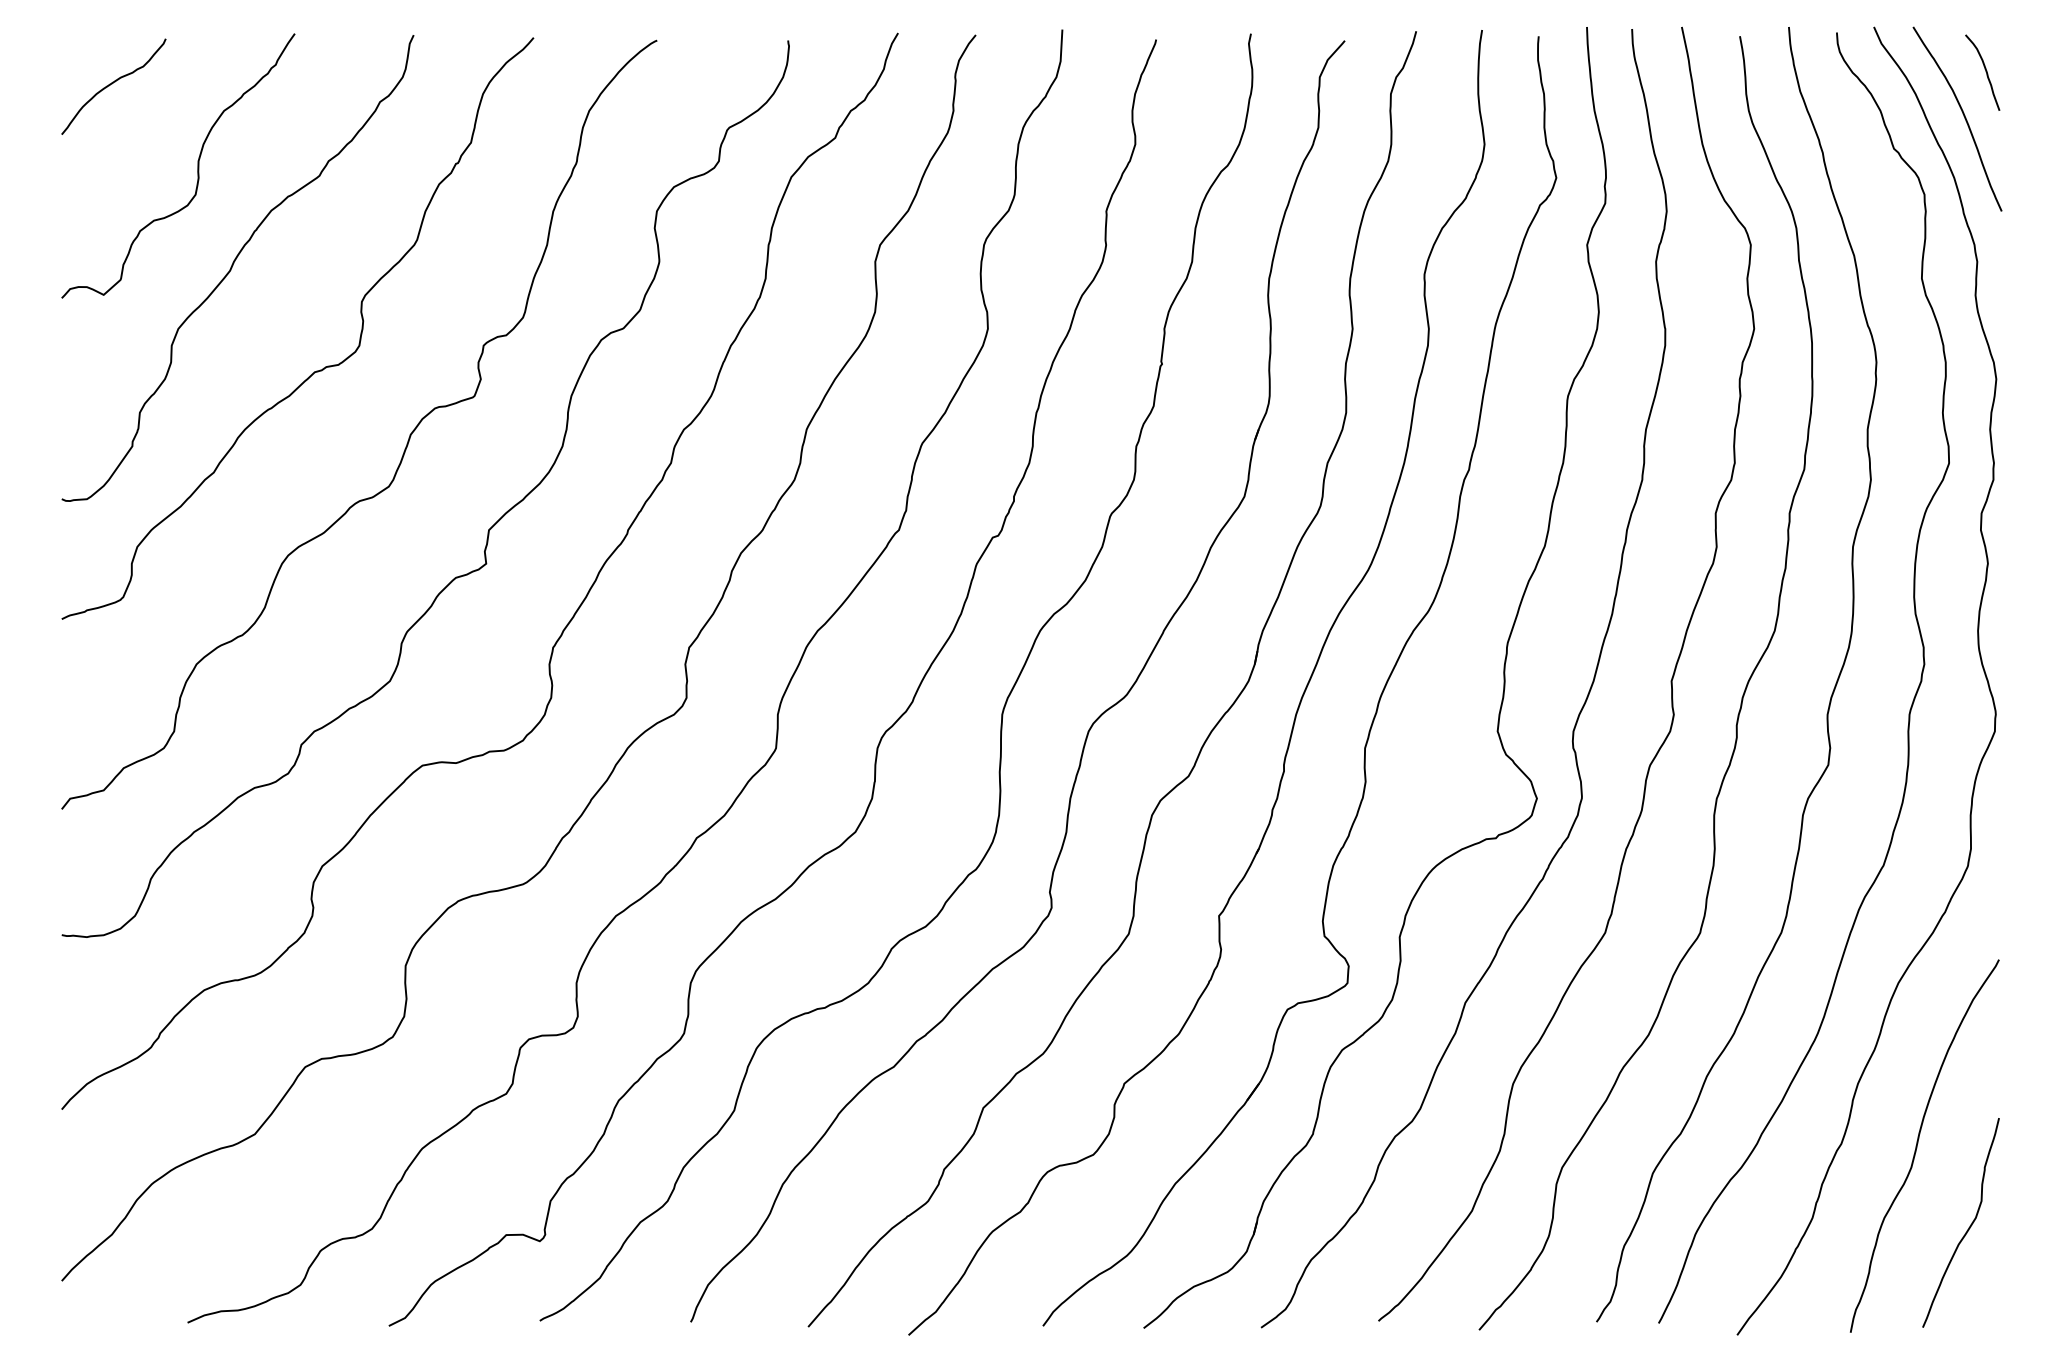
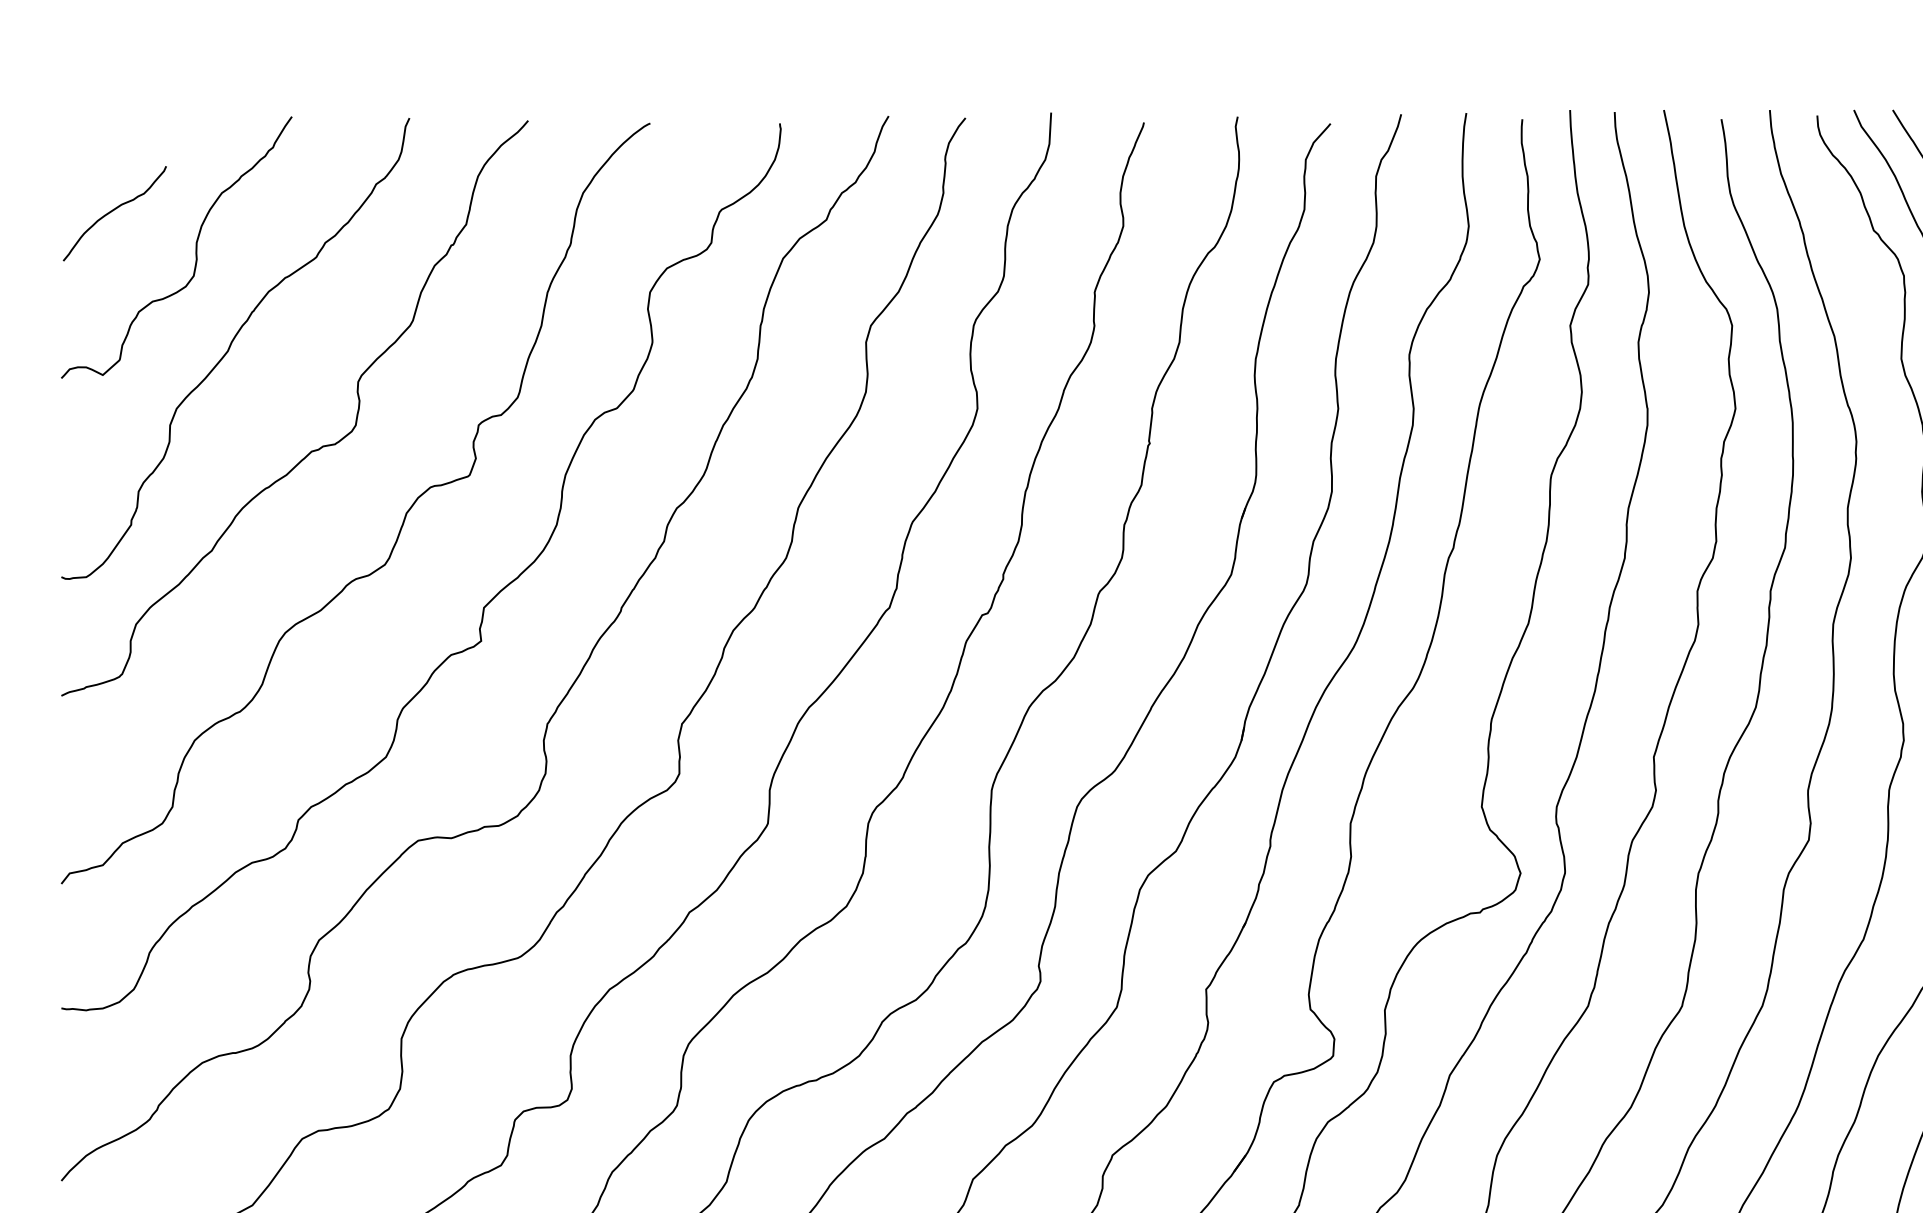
curve: (112, 84) -> (113, 211), moved

